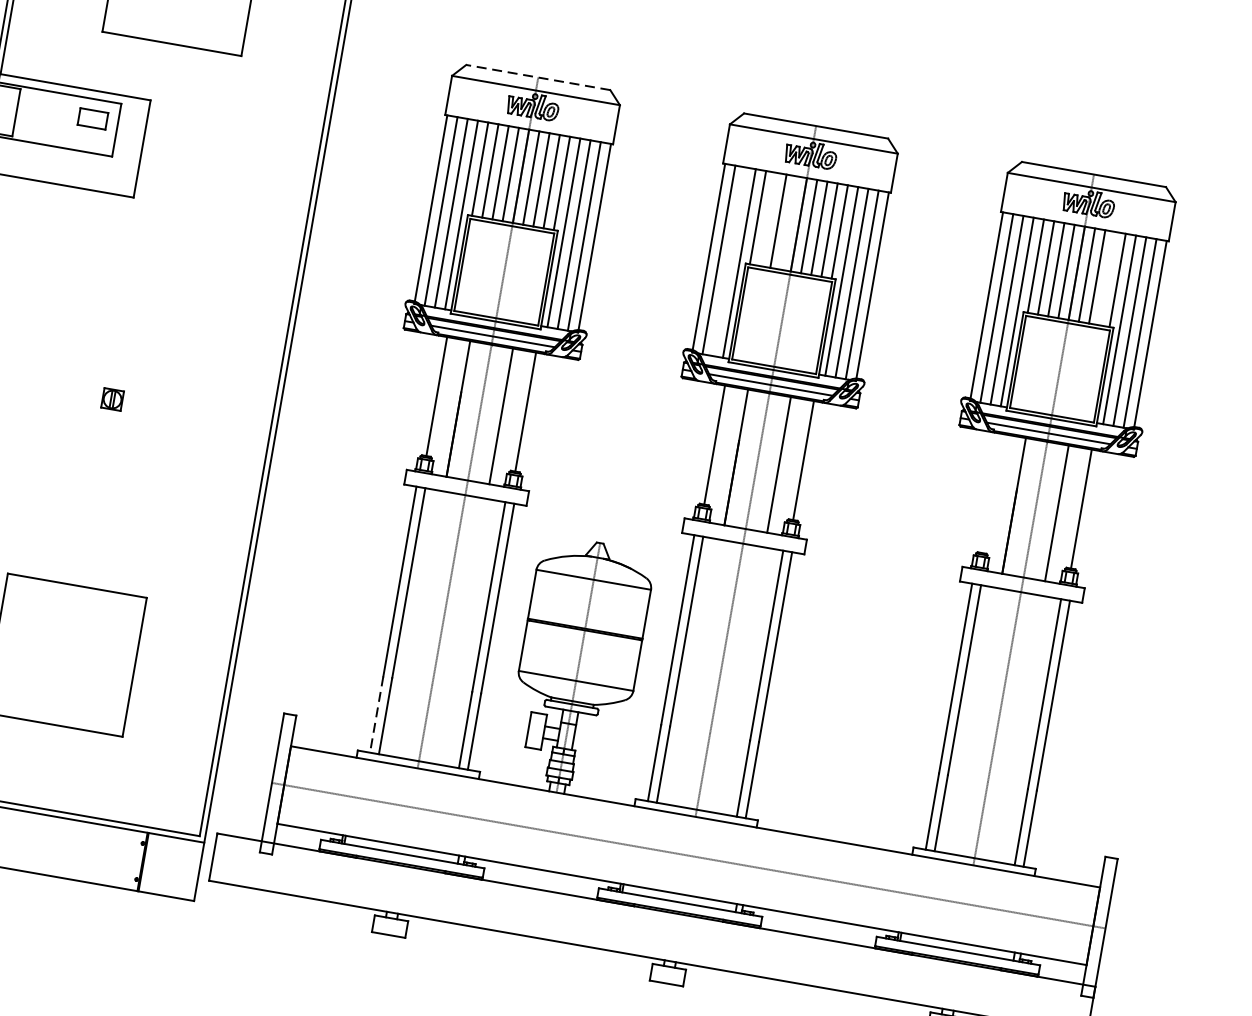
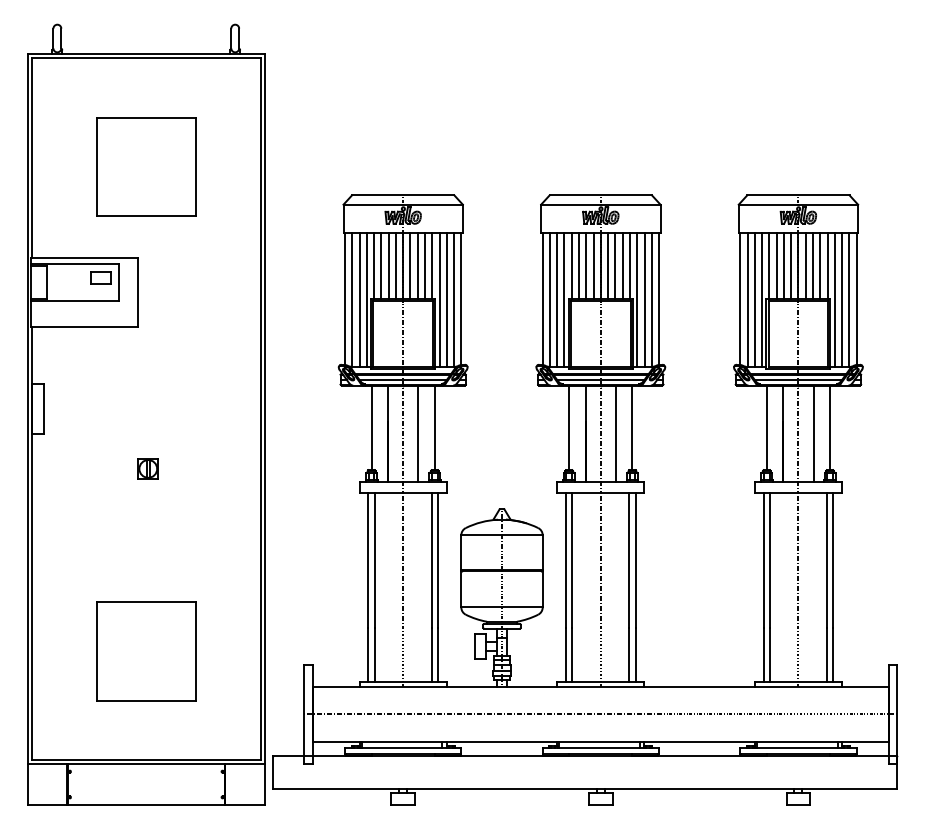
line: (537, 77) -> (402, 195), dashed -> solid
line: (768, 219) -> (579, 265), added
line: (788, 222) -> (593, 265), added
line: (729, 261) -> (557, 299), added
line: (1107, 278) -> (820, 265), added
part: (111, 398) -> (147, 468), size x1.43
line: (992, 492) -> (766, 427), added
line: (376, 715) -> (368, 655), dashed -> solid

